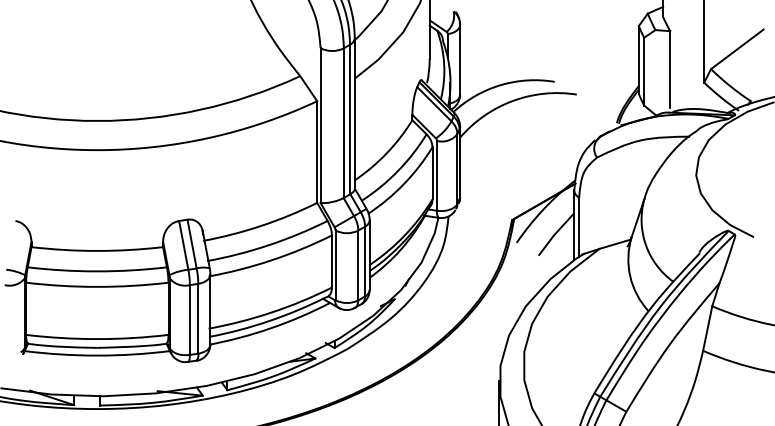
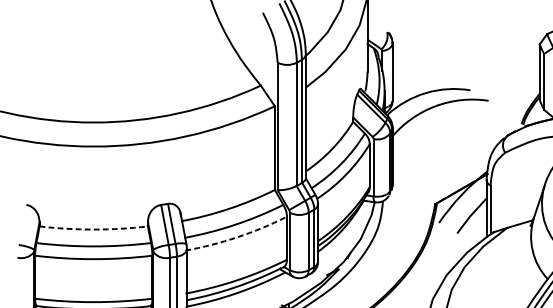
arc: (97, 250) -> (93, 229), solid -> dashed
arc: (271, 260) -> (237, 237), solid -> dashed

